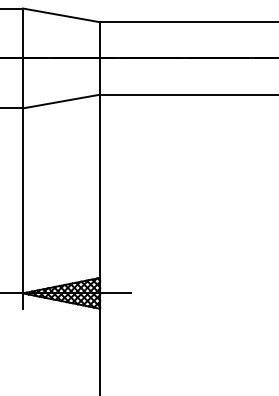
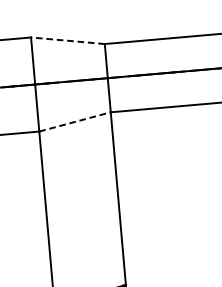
line: (61, 15) -> (67, 40), solid -> dashed
line: (62, 101) -> (75, 121), solid -> dashed

